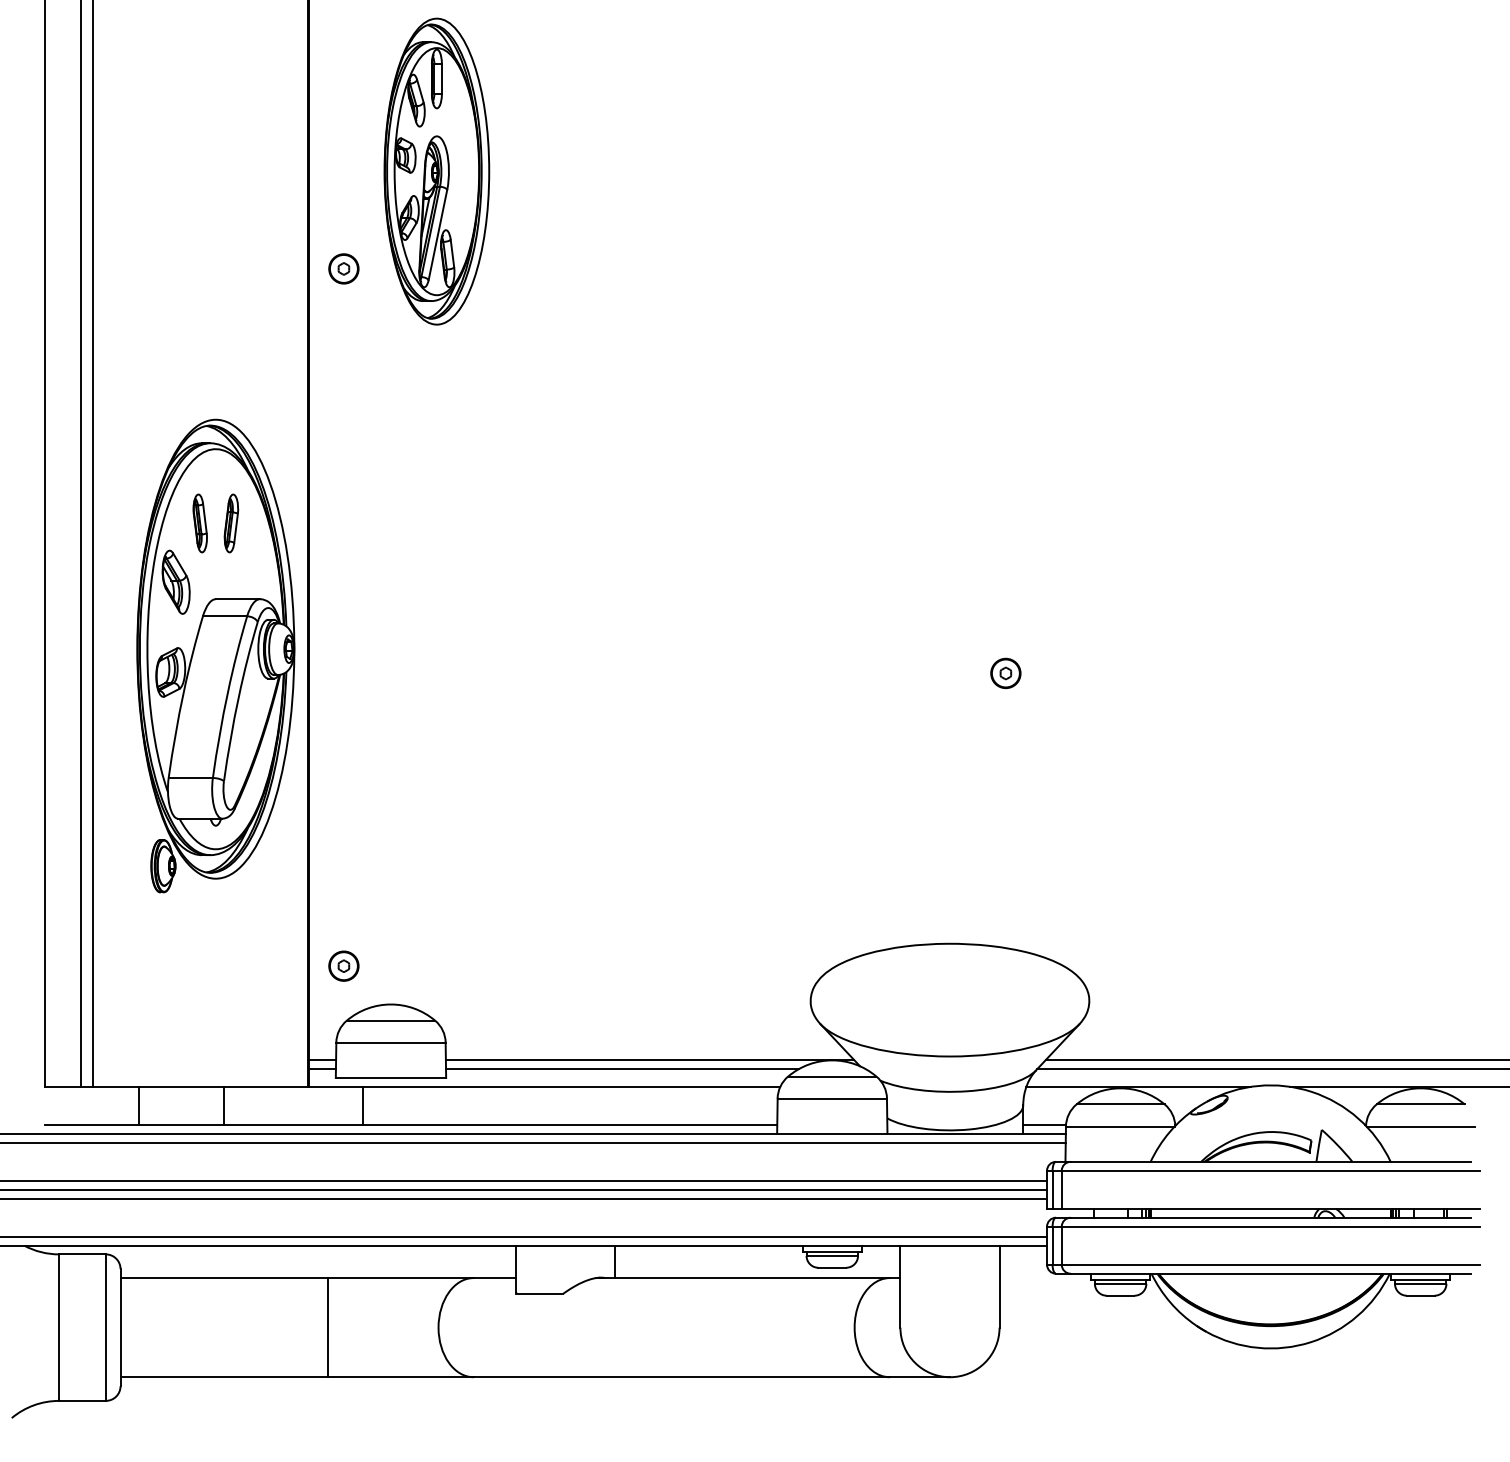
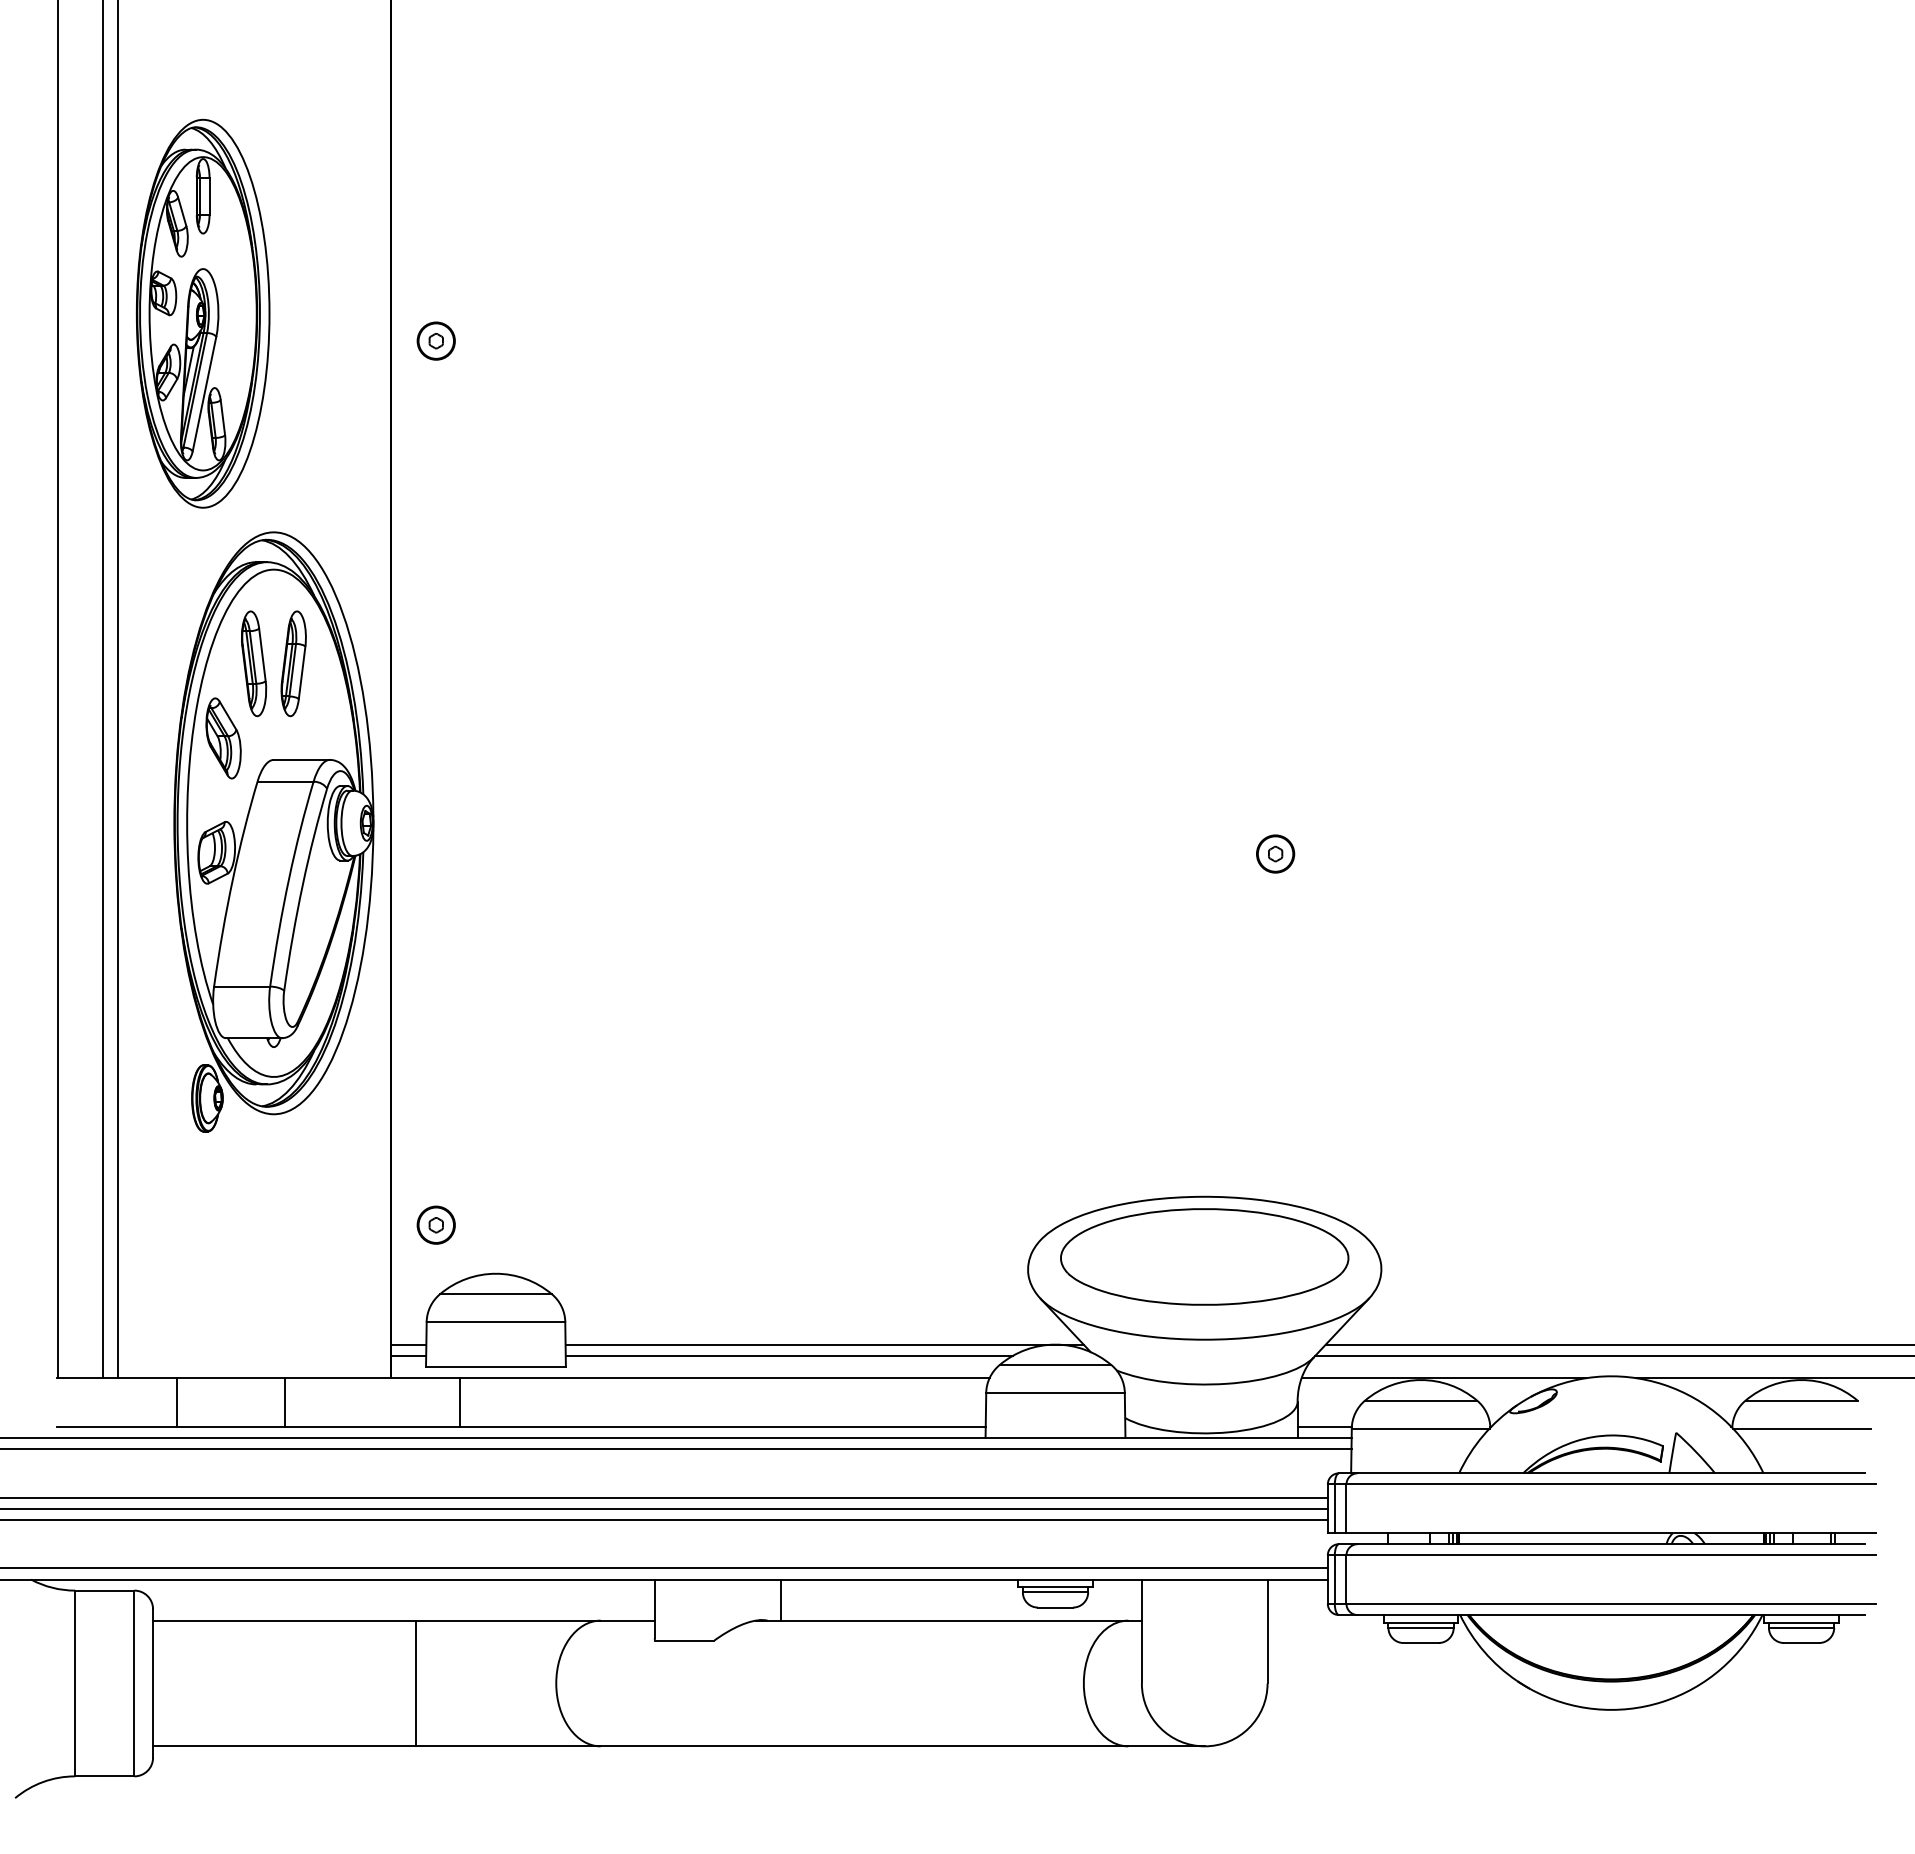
part: (436, 171) -> (202, 313), moved
part: (200, 523) -> (254, 663), size x1.43
part: (231, 523) -> (293, 663), size x1.43
part: (949, 990) -> (1204, 1256), added

